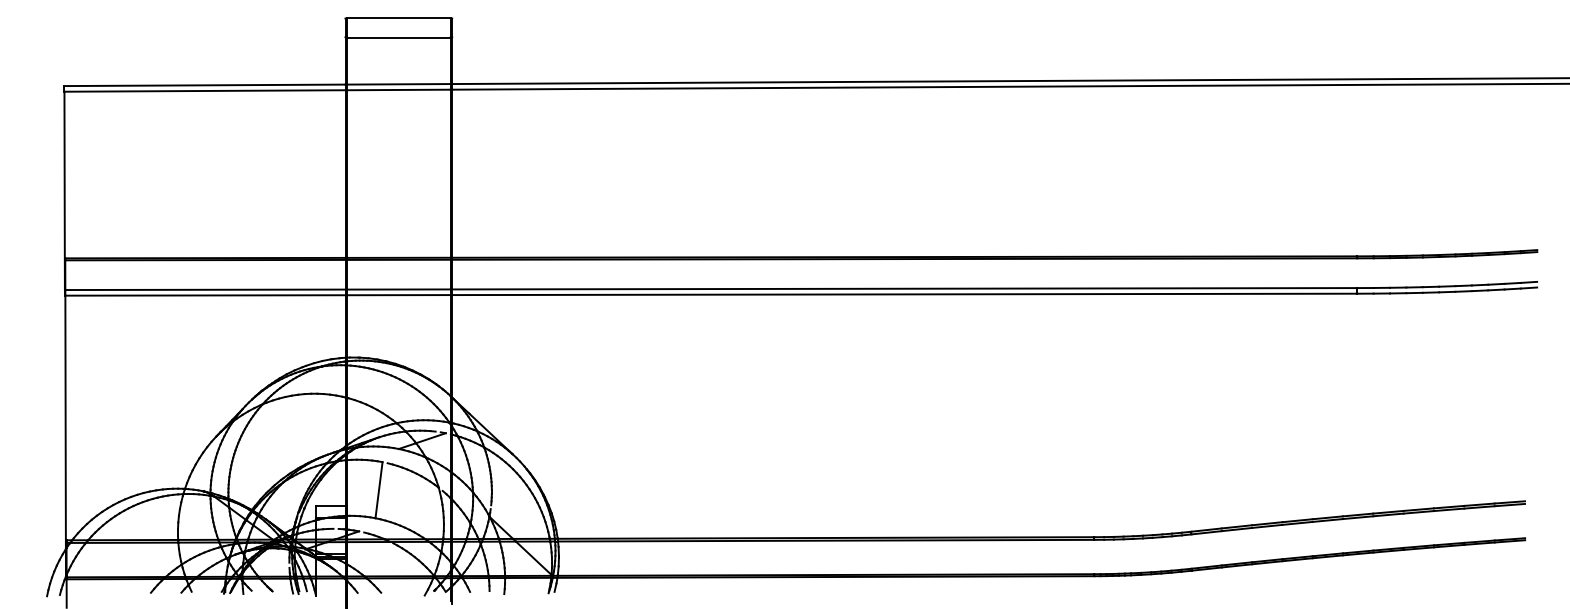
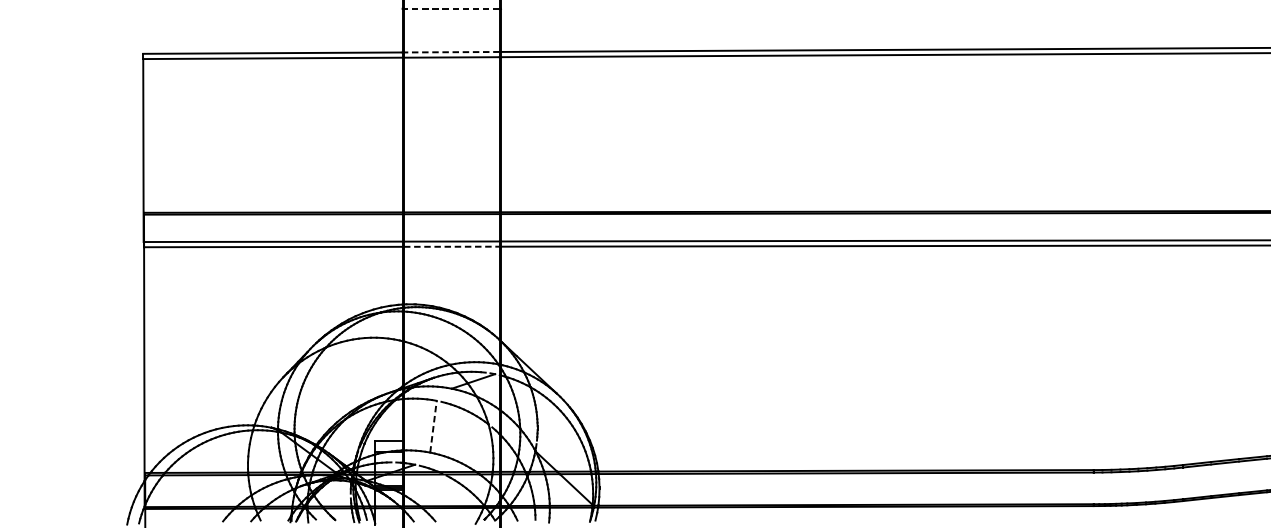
line: (398, 37) -> (451, 9), solid -> dashed
line: (398, 84) -> (451, 52), solid -> dashed
line: (398, 295) -> (451, 247), solid -> dashed
line: (379, 489) -> (433, 426), solid -> dashed

